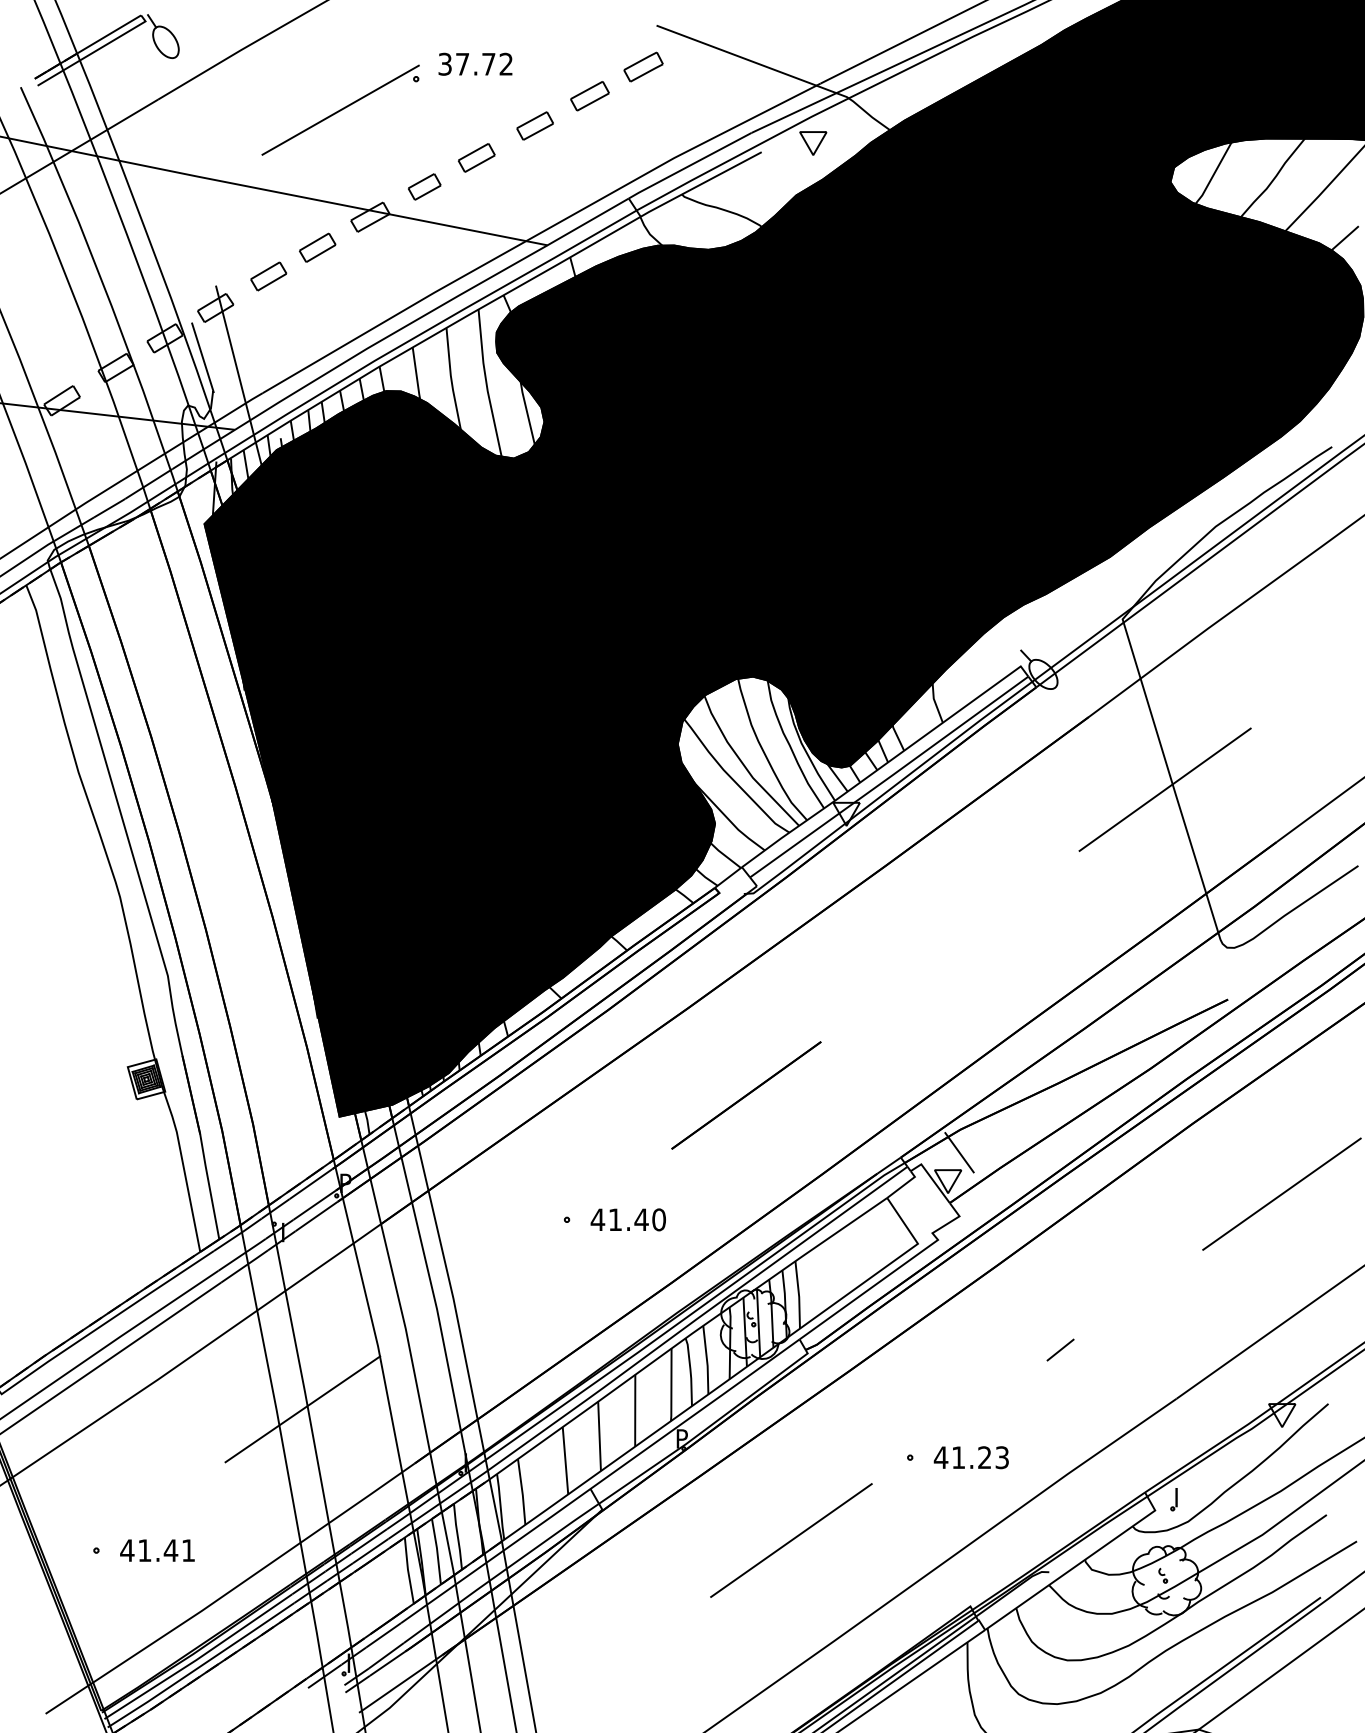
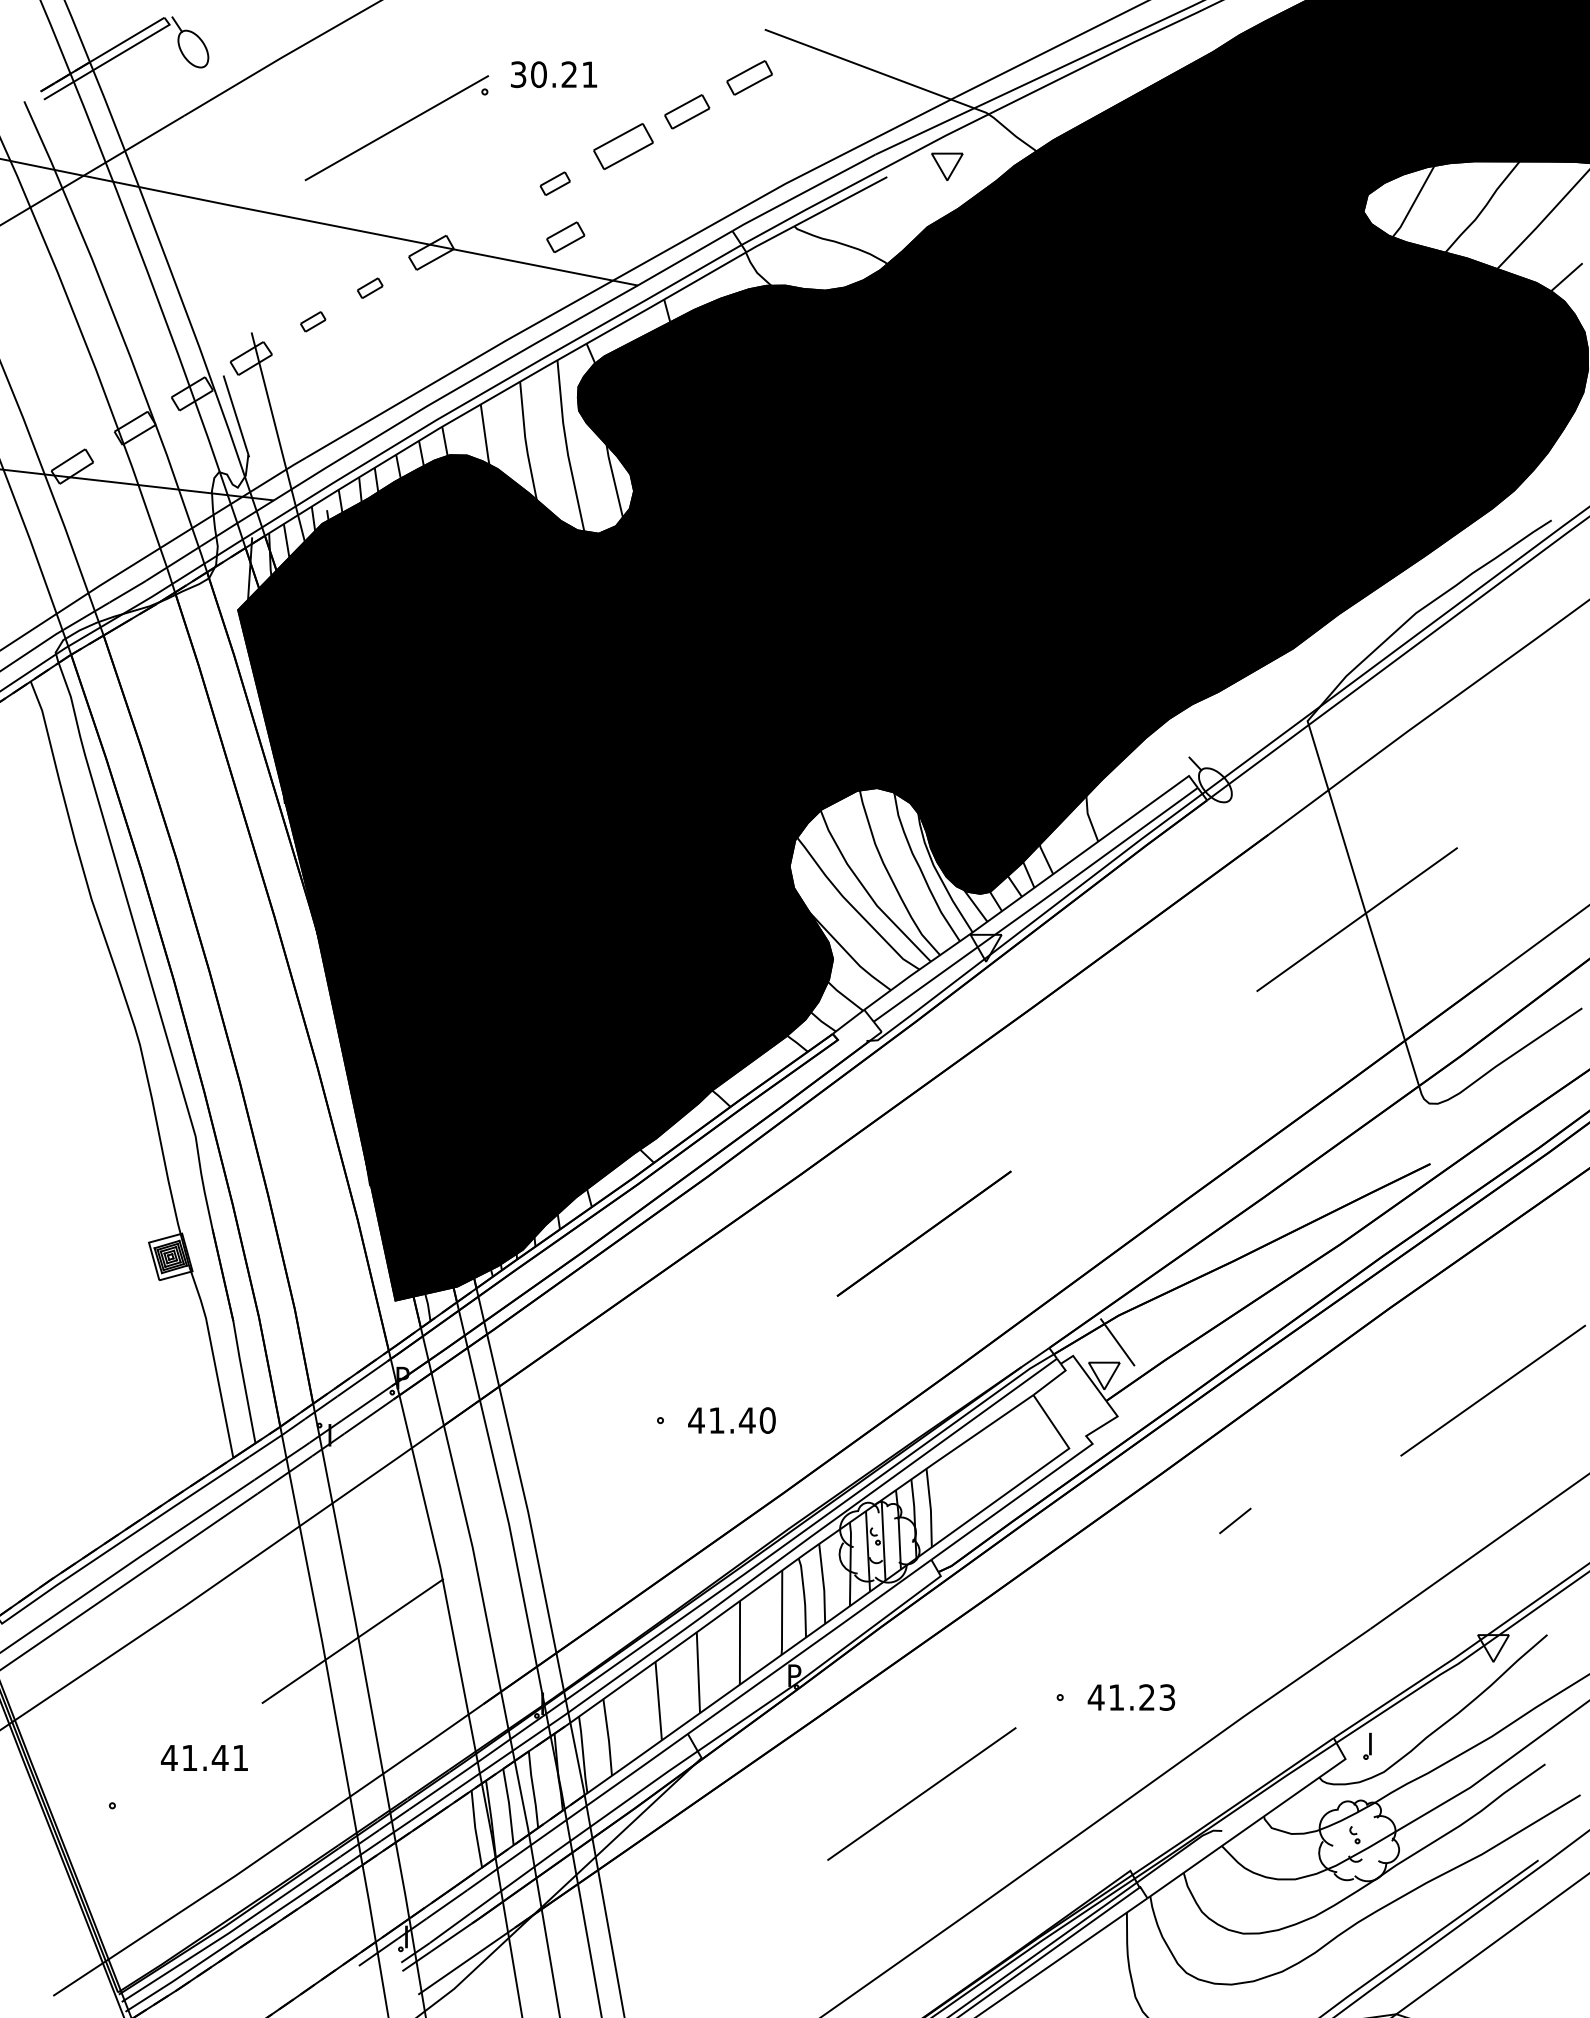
text: (483, 63) -> (563, 73), 37.72 -> 30.21
part: (534, 125) -> (622, 145), size x1.4
part: (476, 157) -> (555, 183), size x0.7
part: (424, 186) -> (565, 236), moved
part: (317, 247) -> (369, 288), size x0.6
part: (268, 276) -> (312, 321), size x0.6
line: (746, 1095) -> (924, 1233), moved
line: (1060, 1349) -> (1235, 1520), moved
text: (157, 1550) -> (204, 1757), moved

